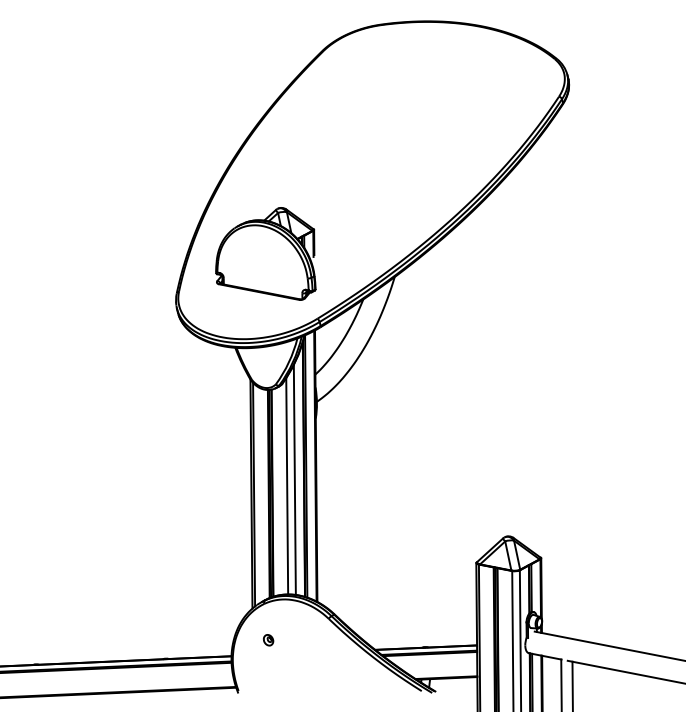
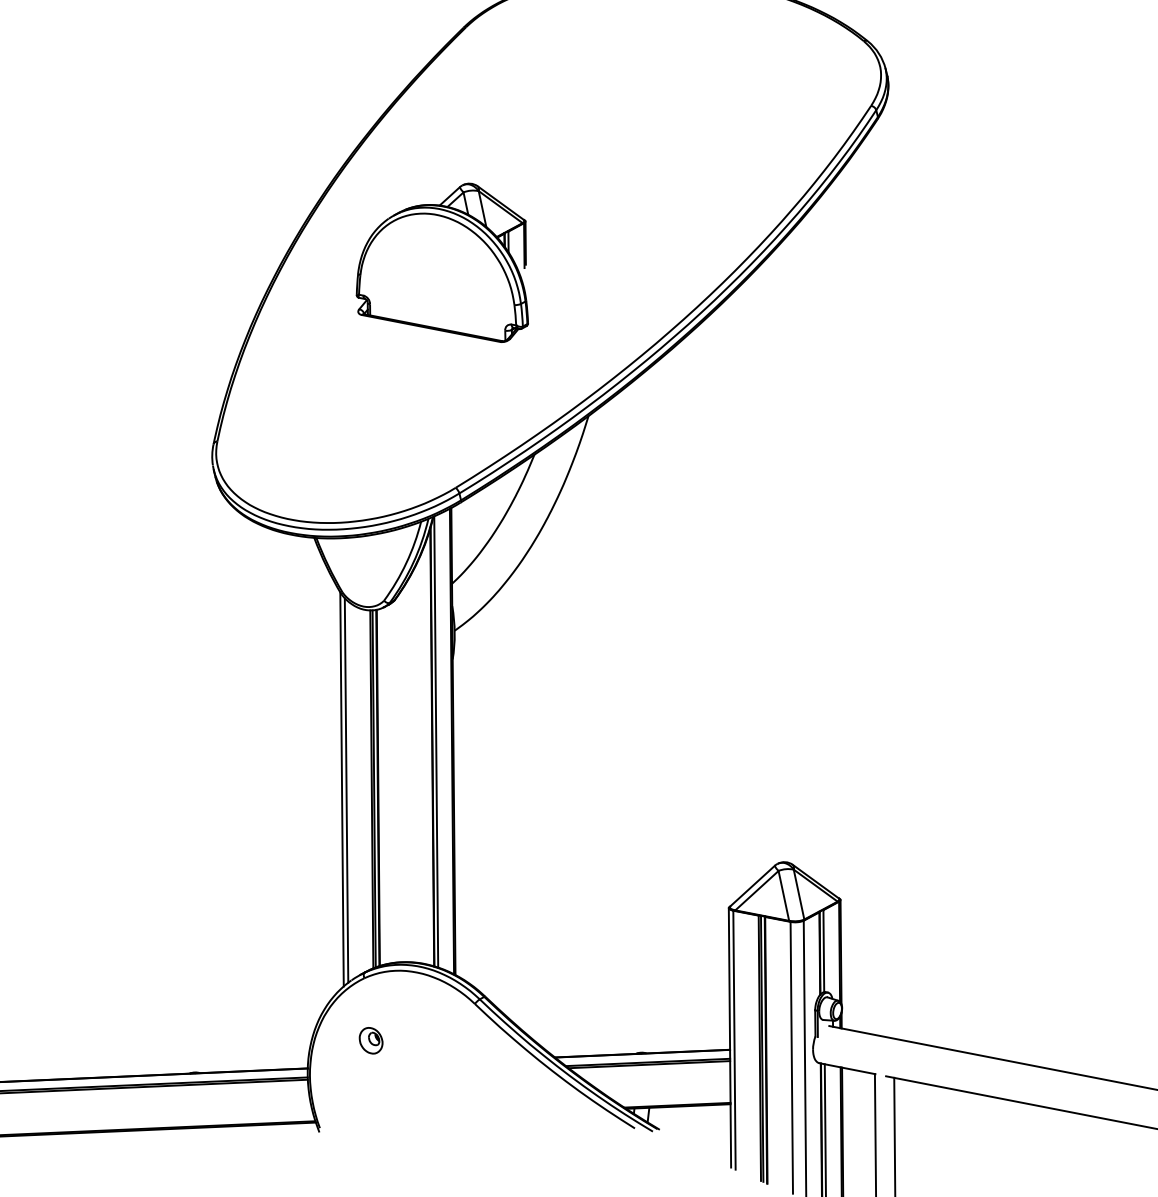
part: (265, 253) -> (441, 262), moved
line: (294, 479) -> (416, 764), removed
line: (287, 486) -> (404, 776), removed
part: (268, 640) -> (371, 1041), size x1.4

